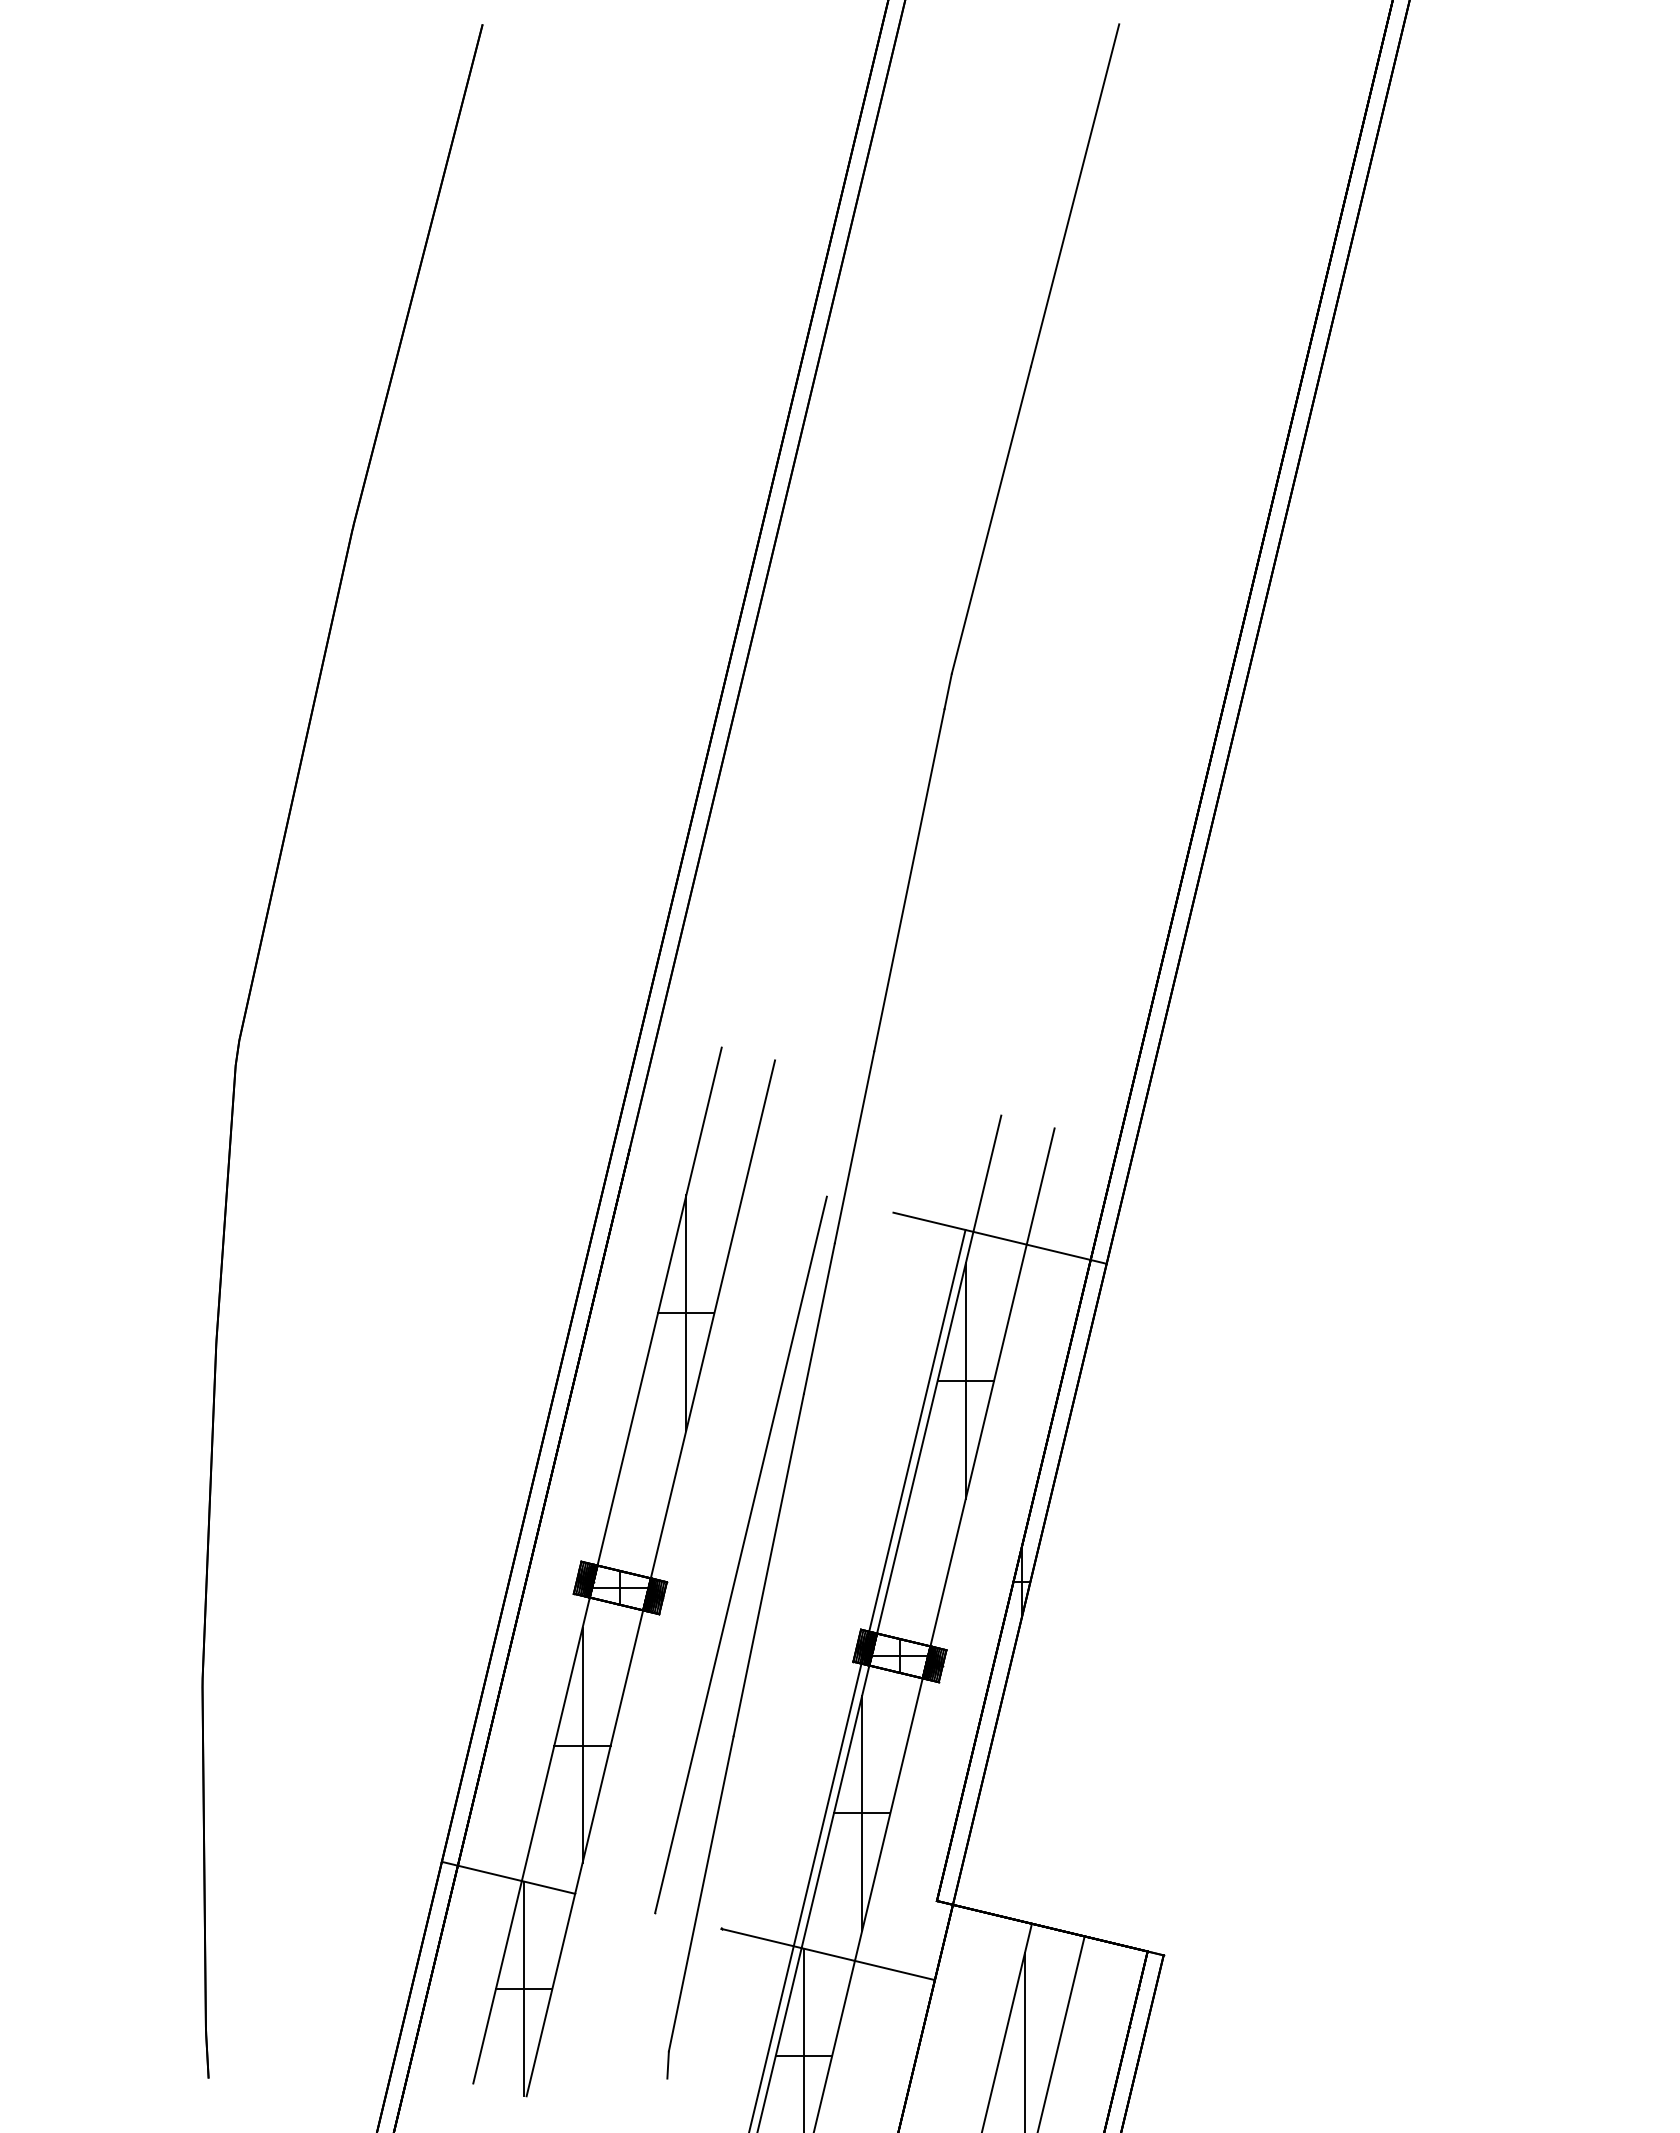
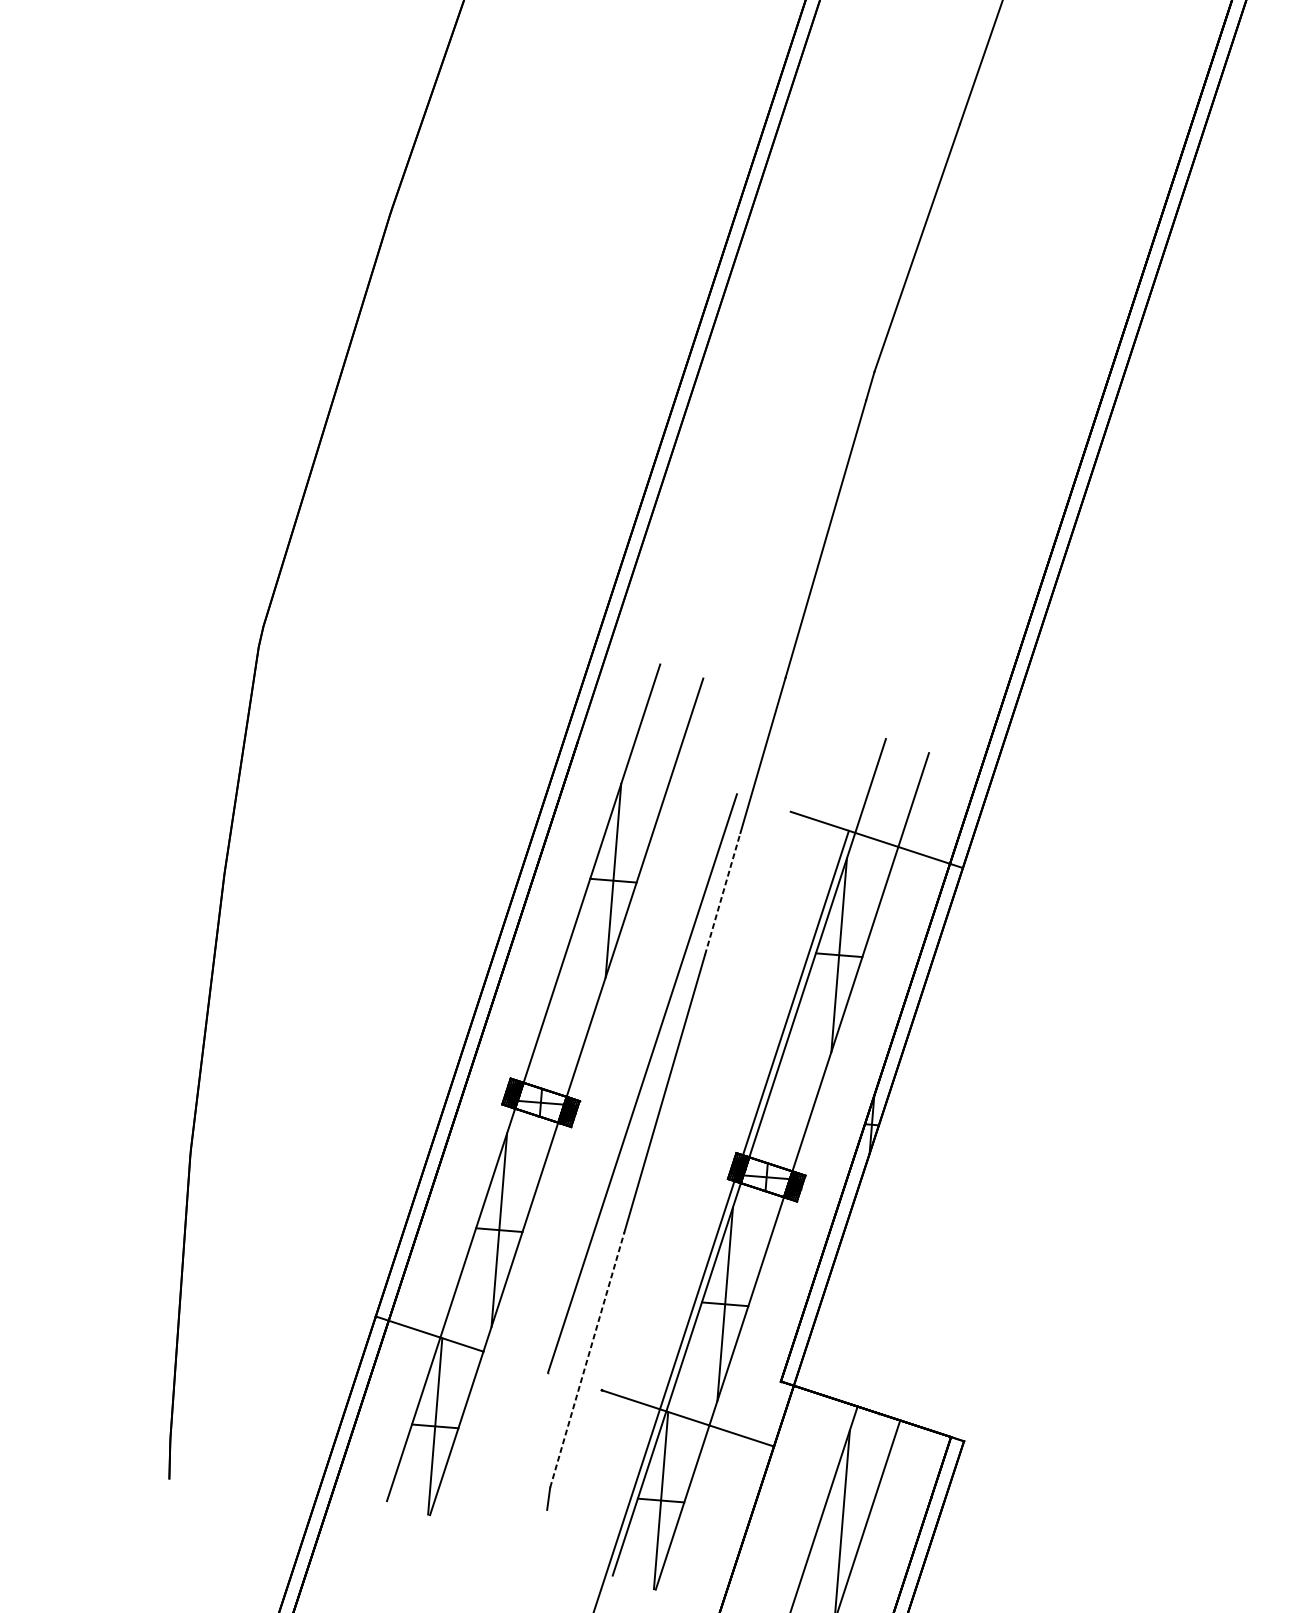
line: (819, 1318) -> (722, 894), solid -> dashed
line: (701, 1893) -> (587, 1359), solid -> dashed

